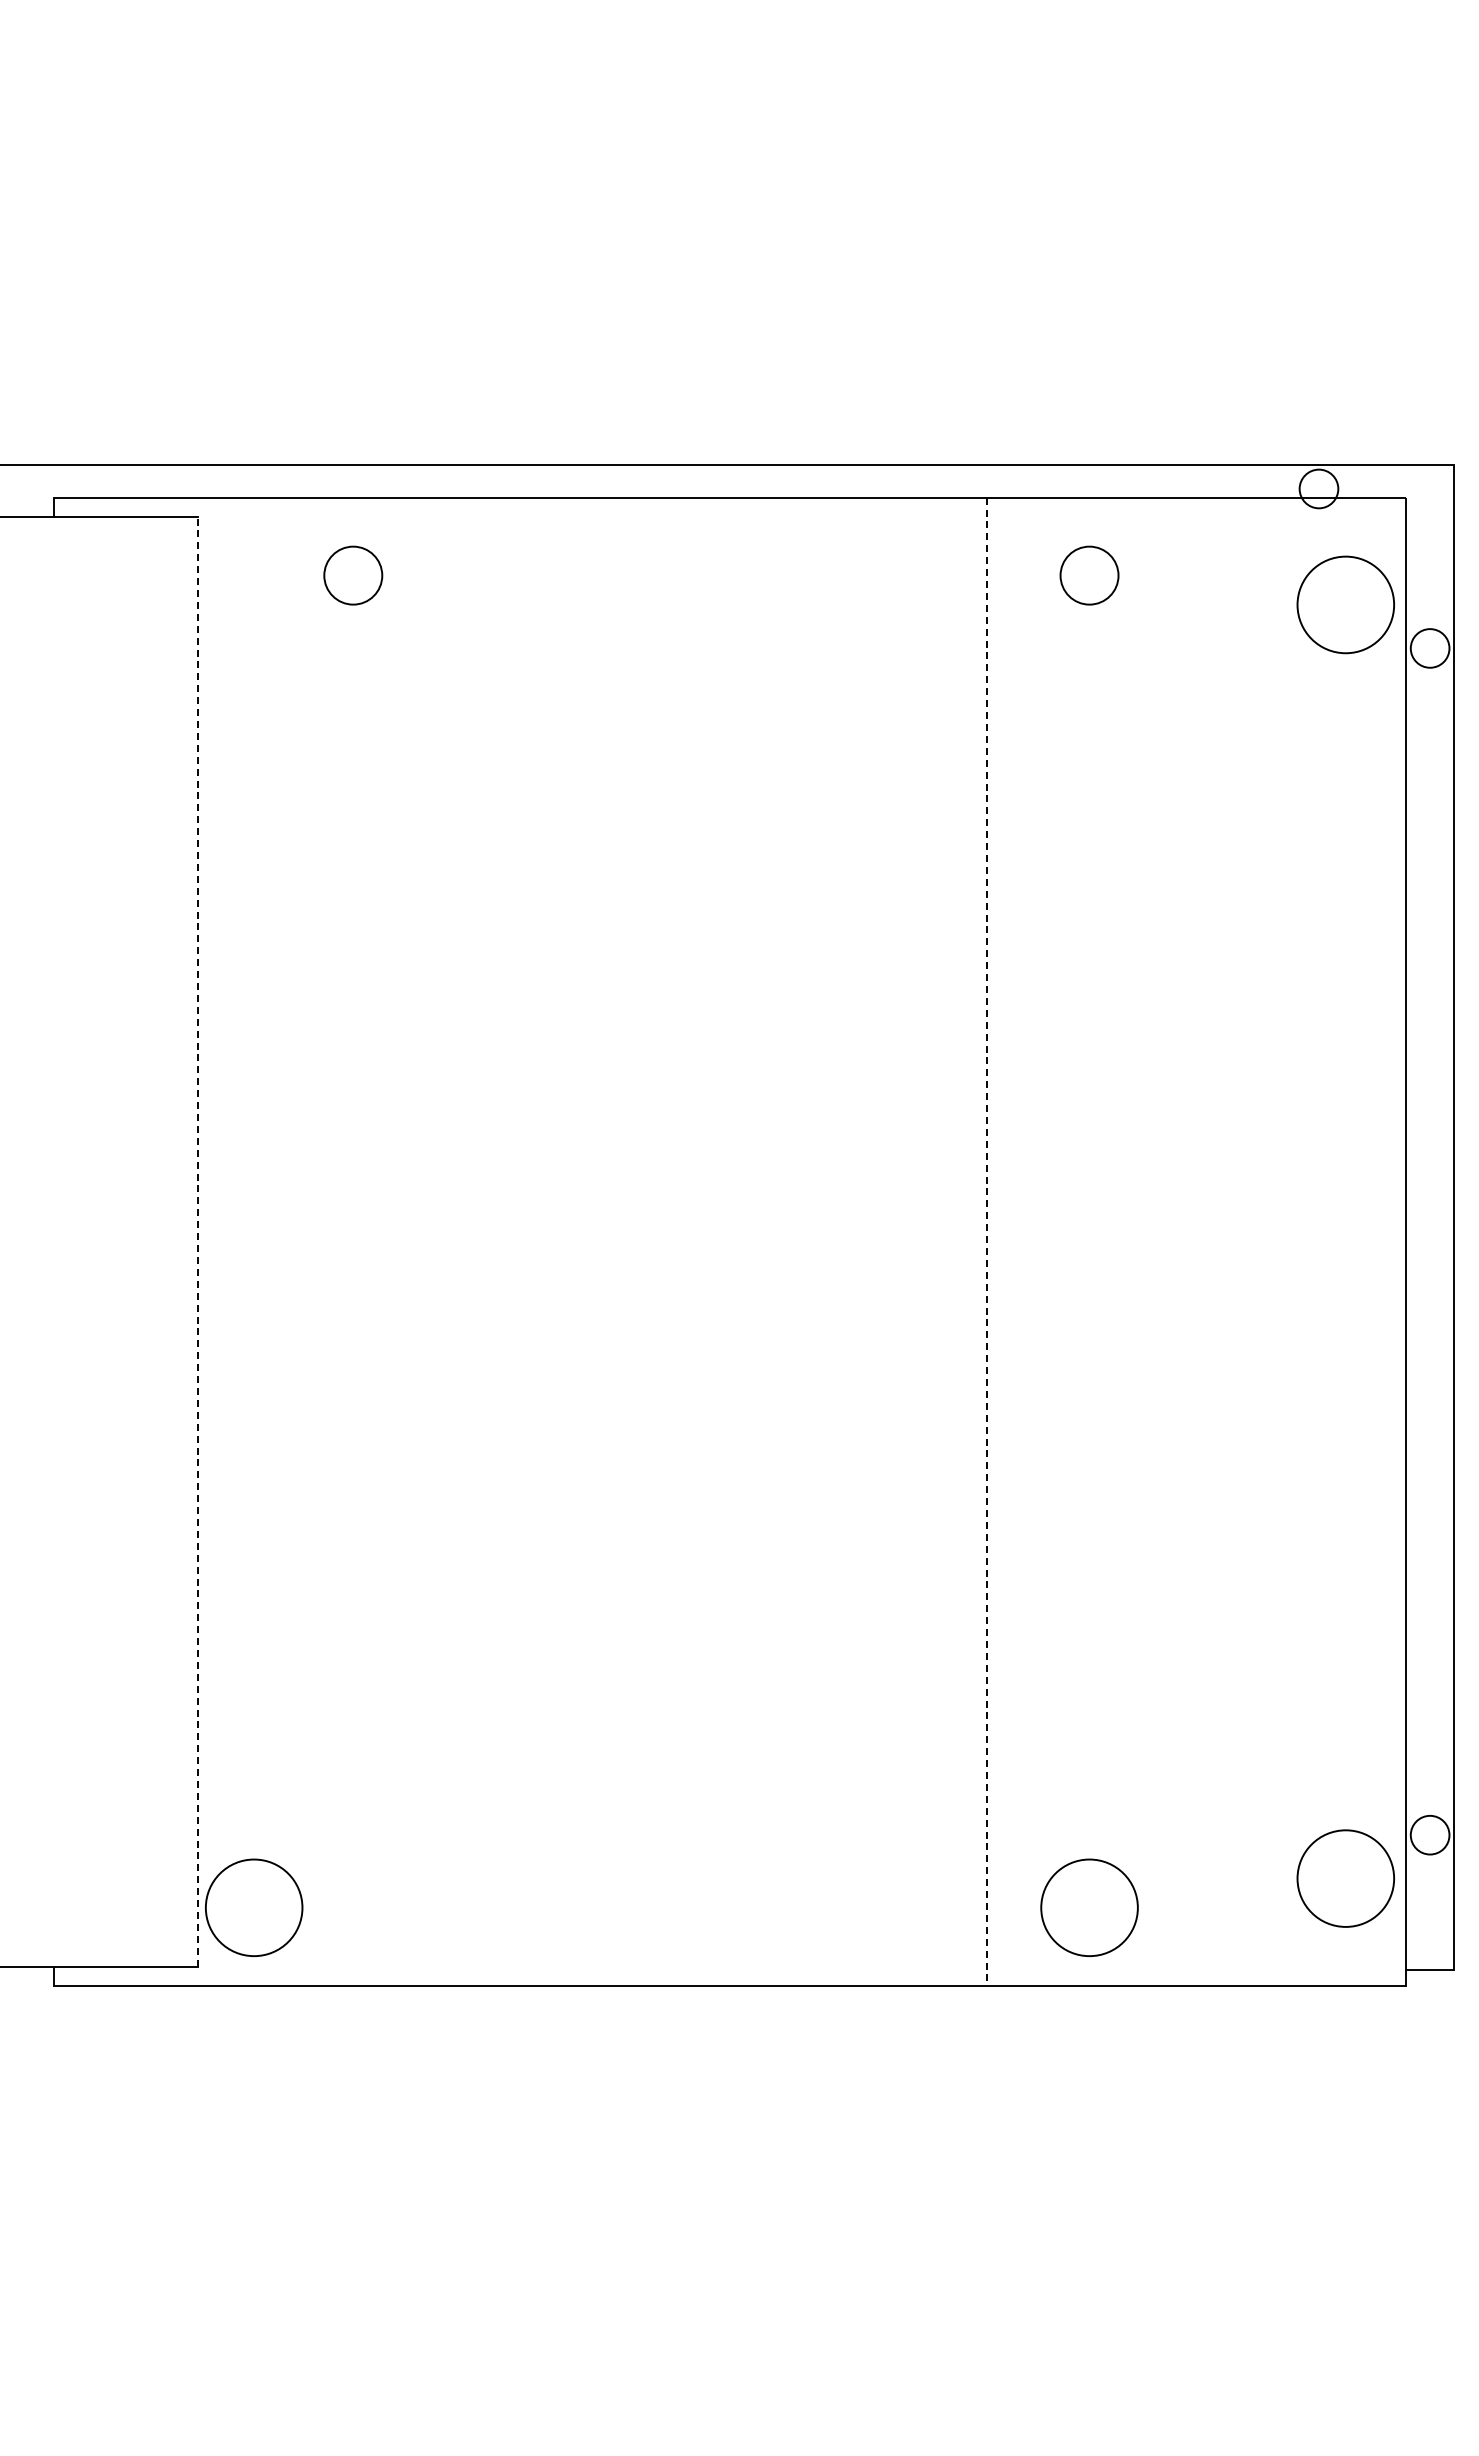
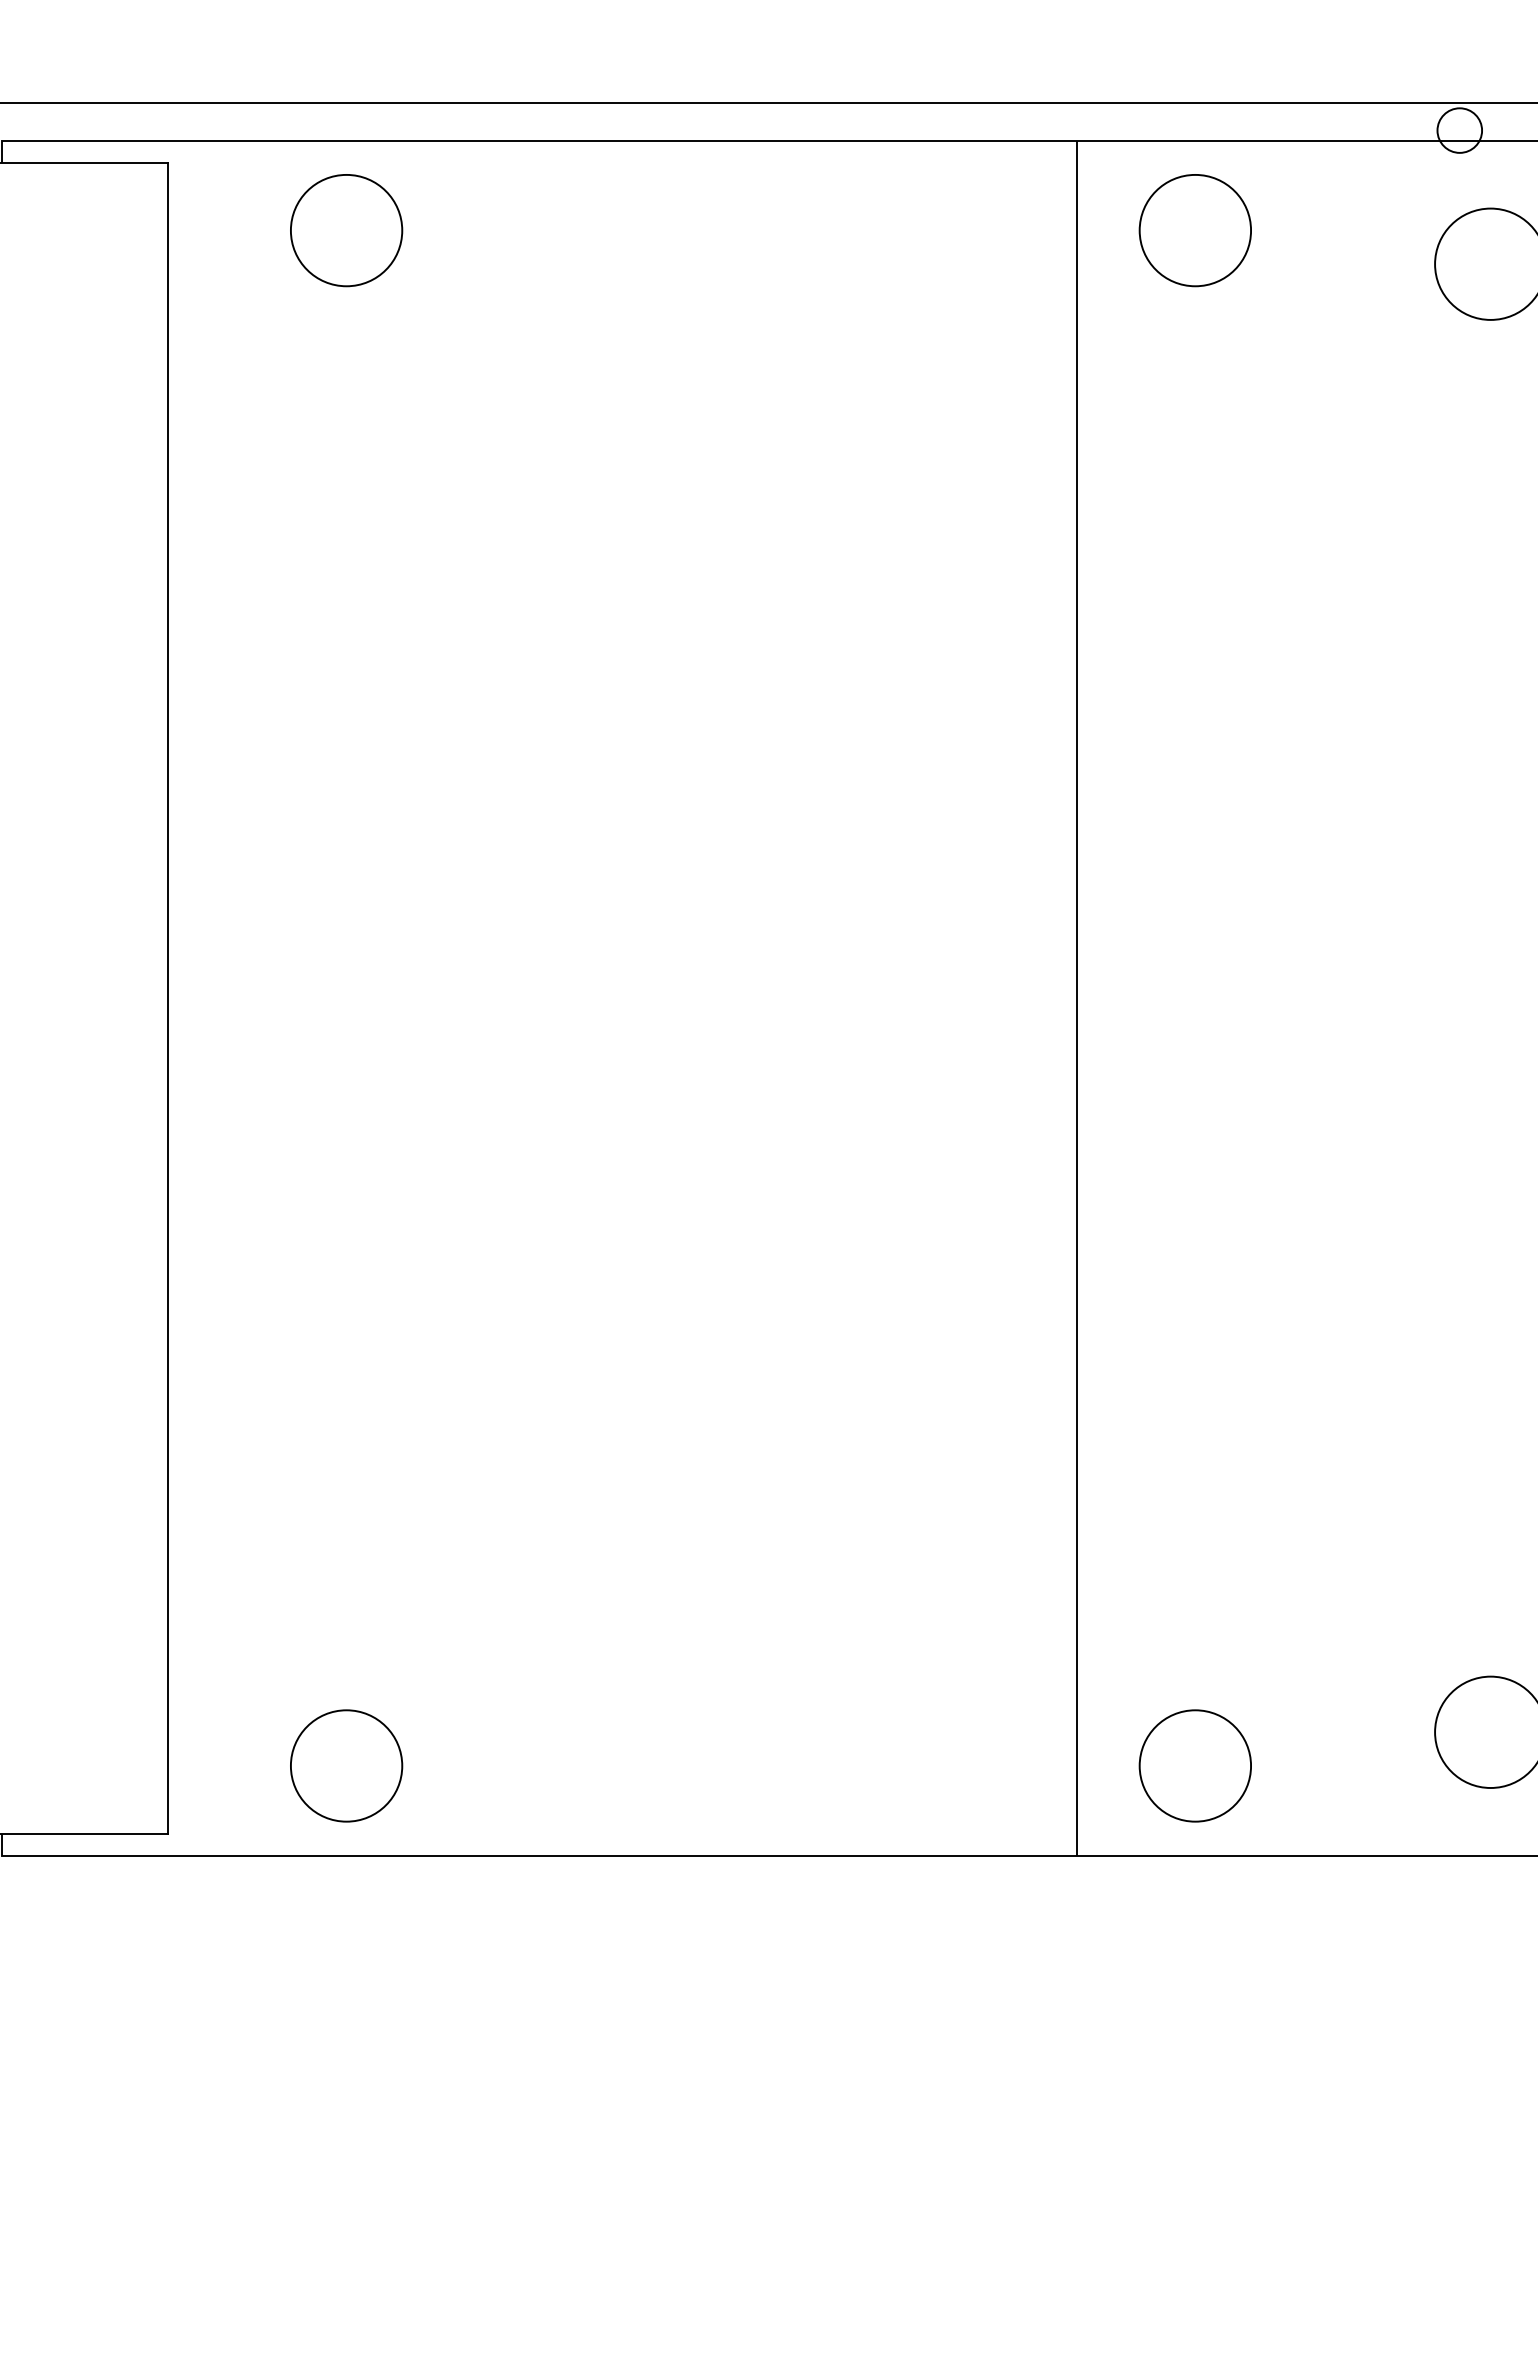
circle: (353, 575) -> (346, 230), size x1.67
circle: (1089, 575) -> (1195, 230), size x1.67
line: (197, 1241) -> (167, 997), dashed -> solid
line: (987, 1242) -> (1077, 999), dashed -> solid
circle: (254, 1907) -> (346, 1765), moved

